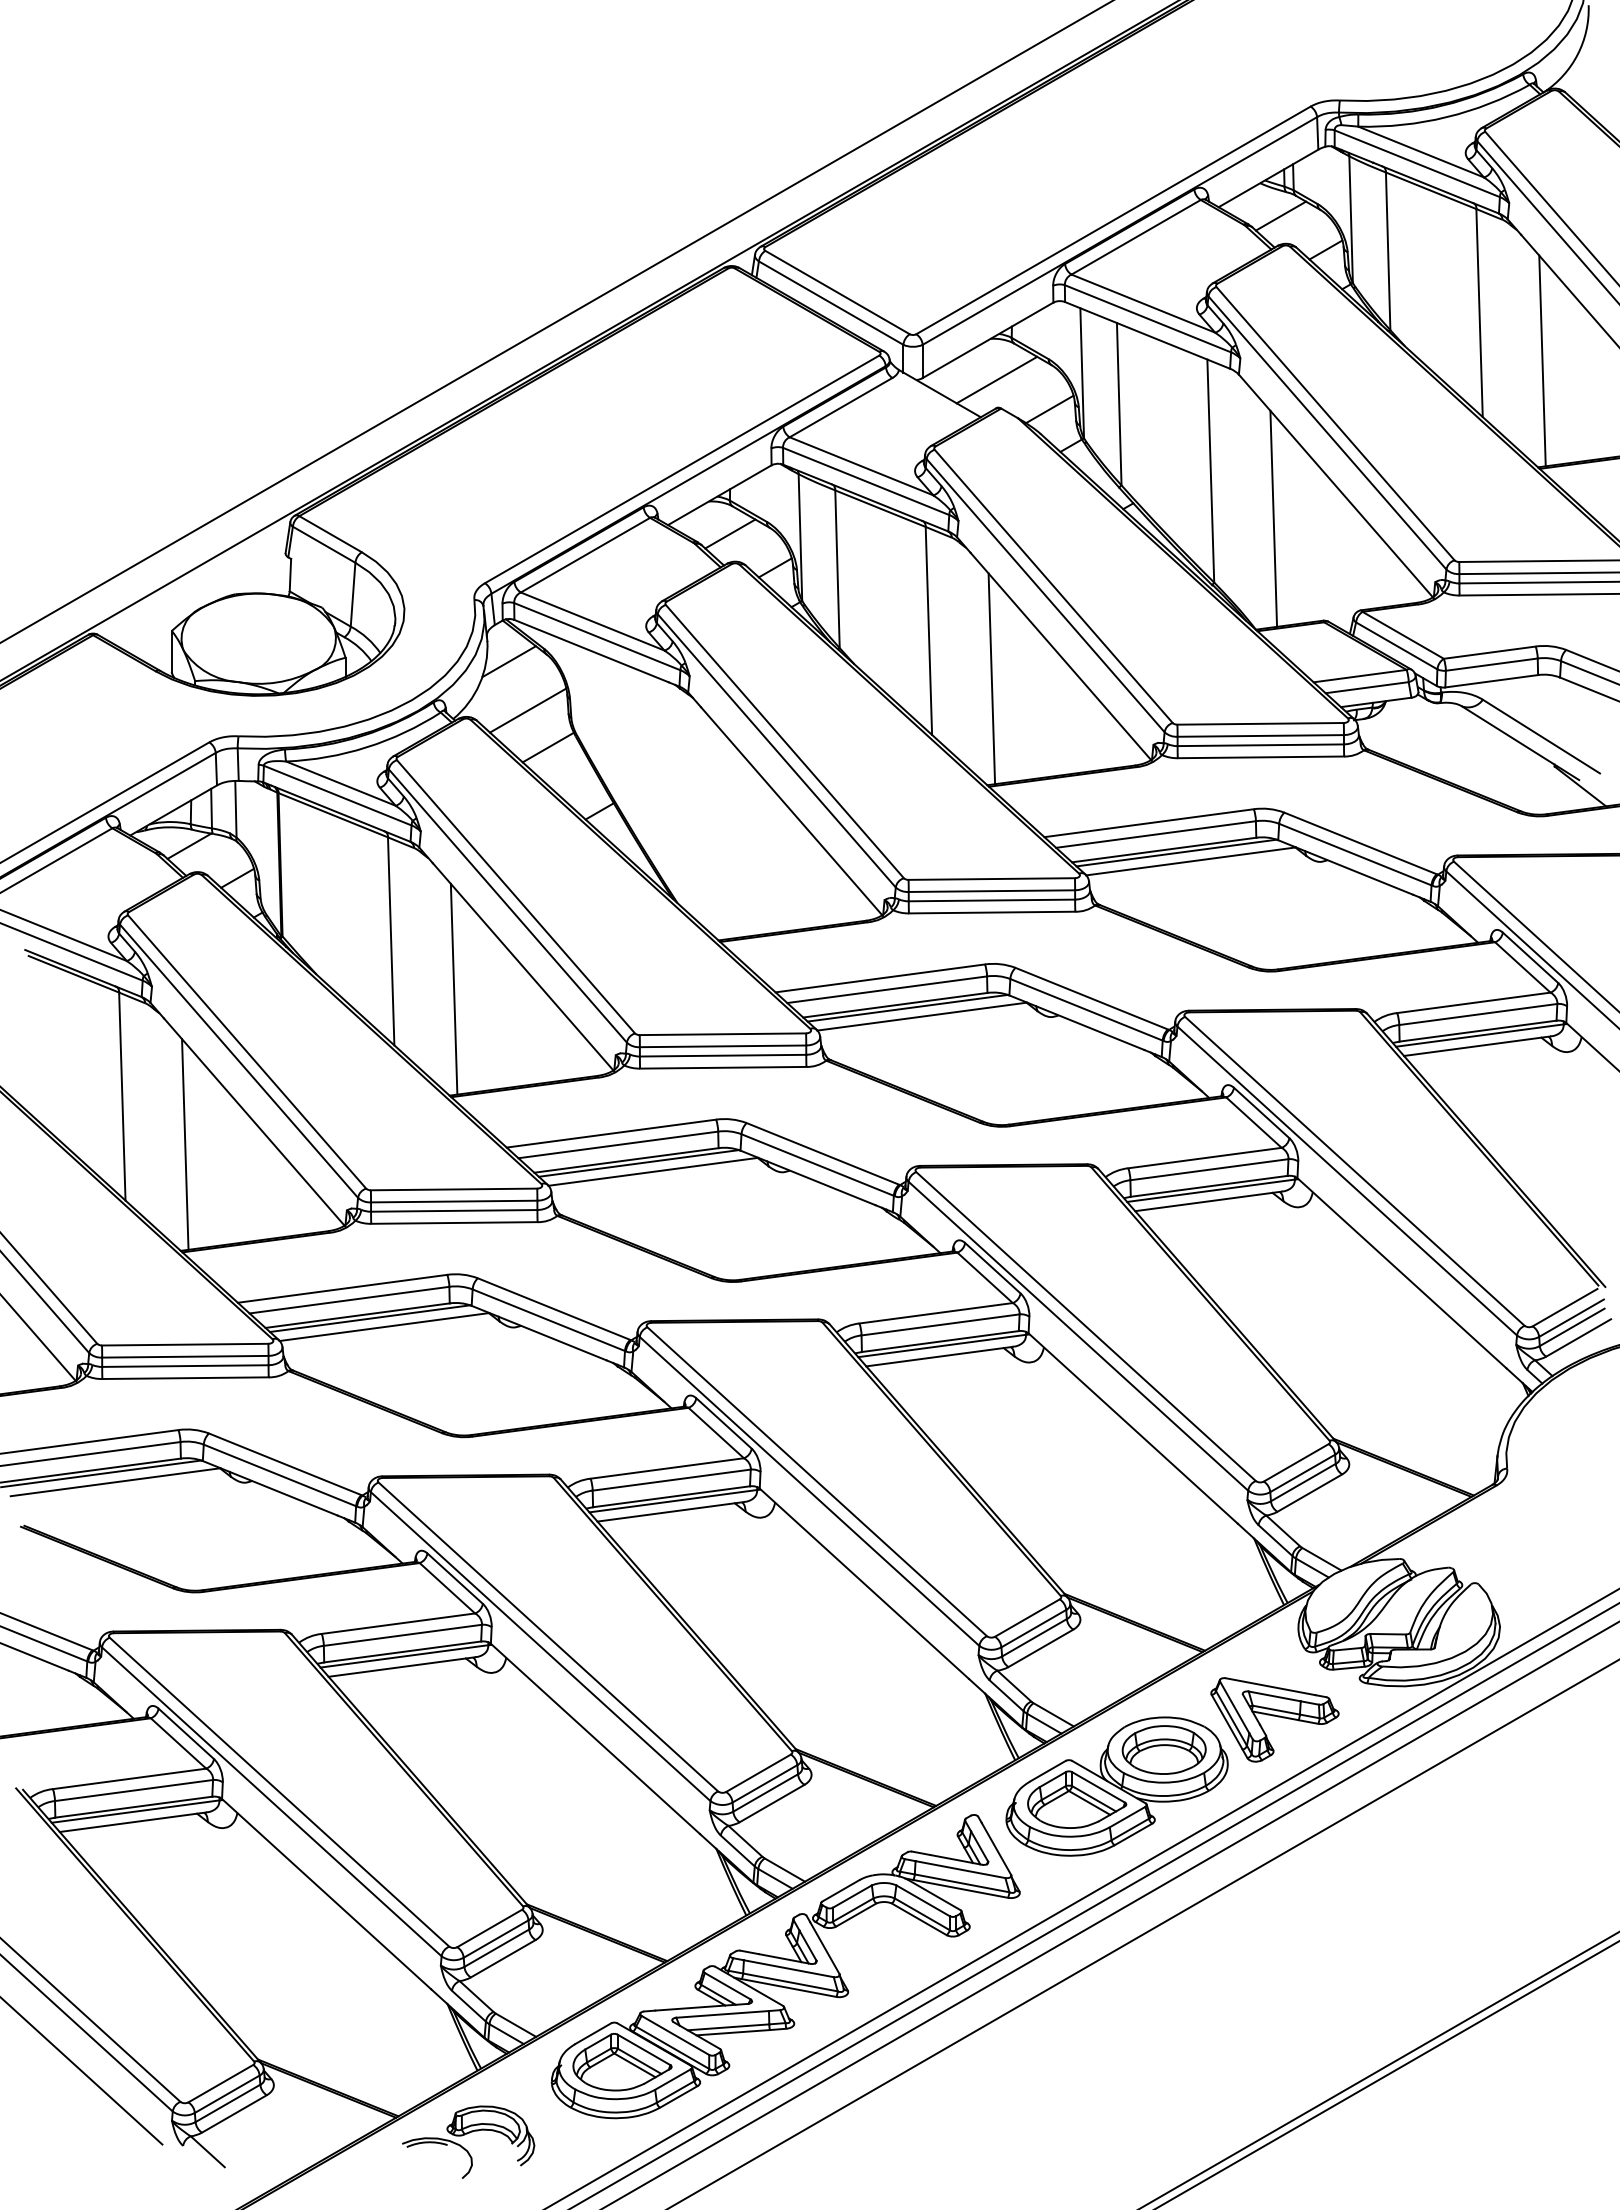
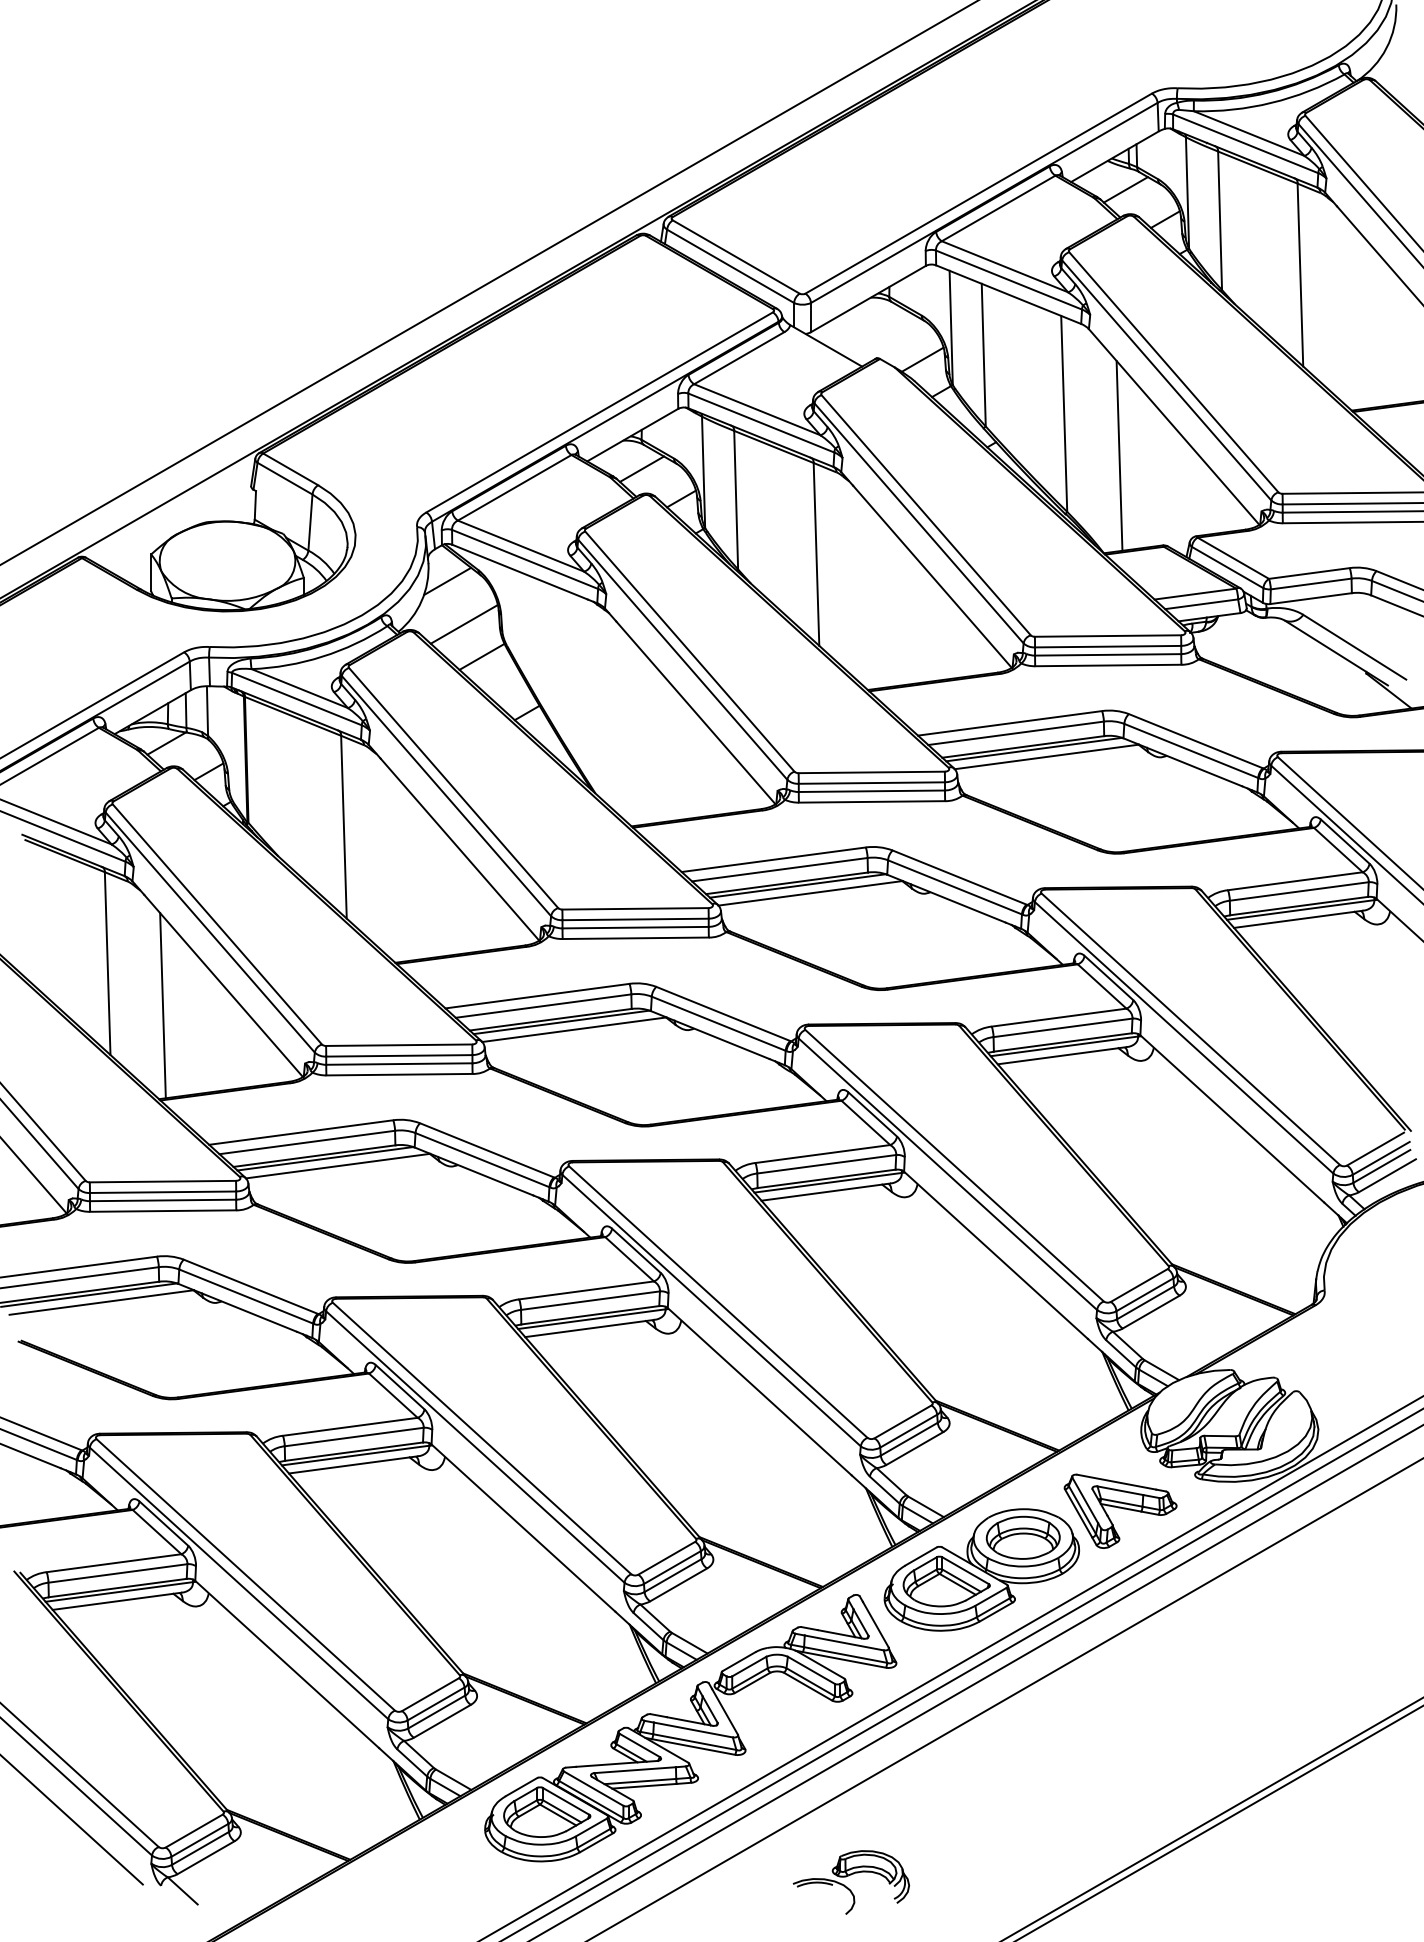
line: (1542, 360) -> (1355, 316), removed
line: (996, 379) -> (875, 333), removed
line: (991, 678) -> (871, 596), removed
line: (453, 988) -> (398, 868), removed
part: (467, 2134) -> (850, 1875), moved

